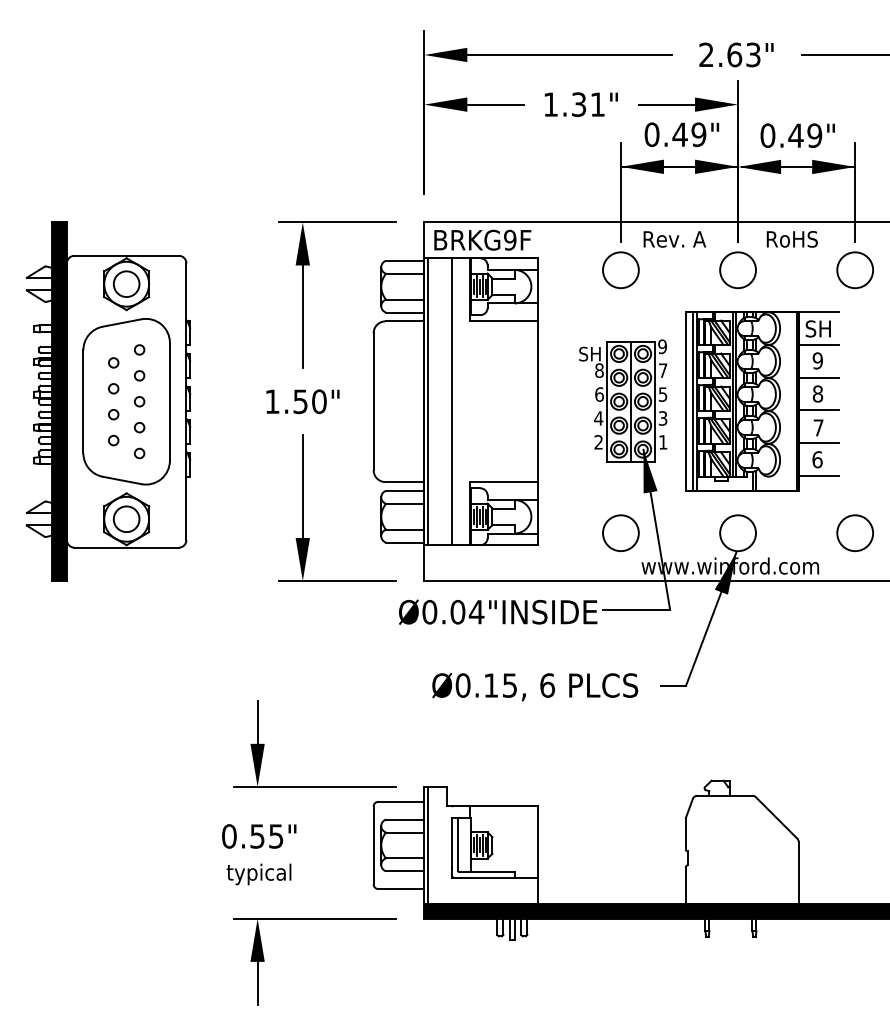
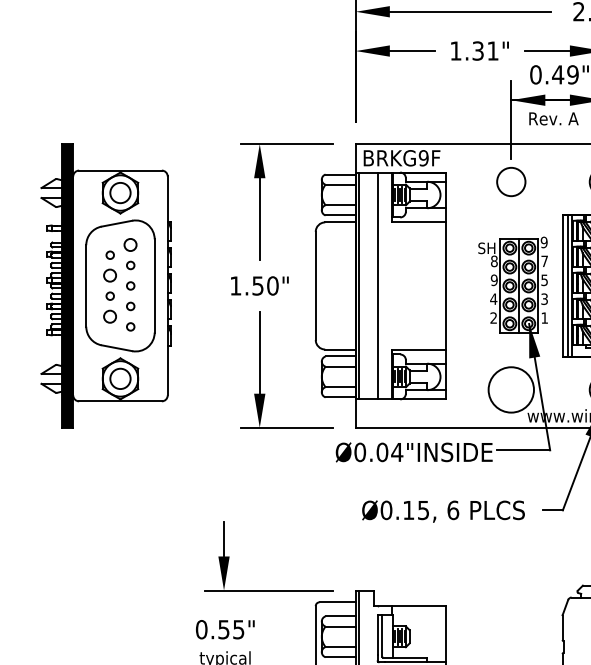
text: (674, 239) -> (553, 118), moved
circle: (139, 349) -> (130, 244), size x1.6
circle: (113, 388) -> (110, 275), size x1.6
text: (599, 394) -> (494, 280), 6 -> 9
circle: (113, 440) -> (110, 316), size x1.6
circle: (620, 533) -> (510, 390), size x1.6

